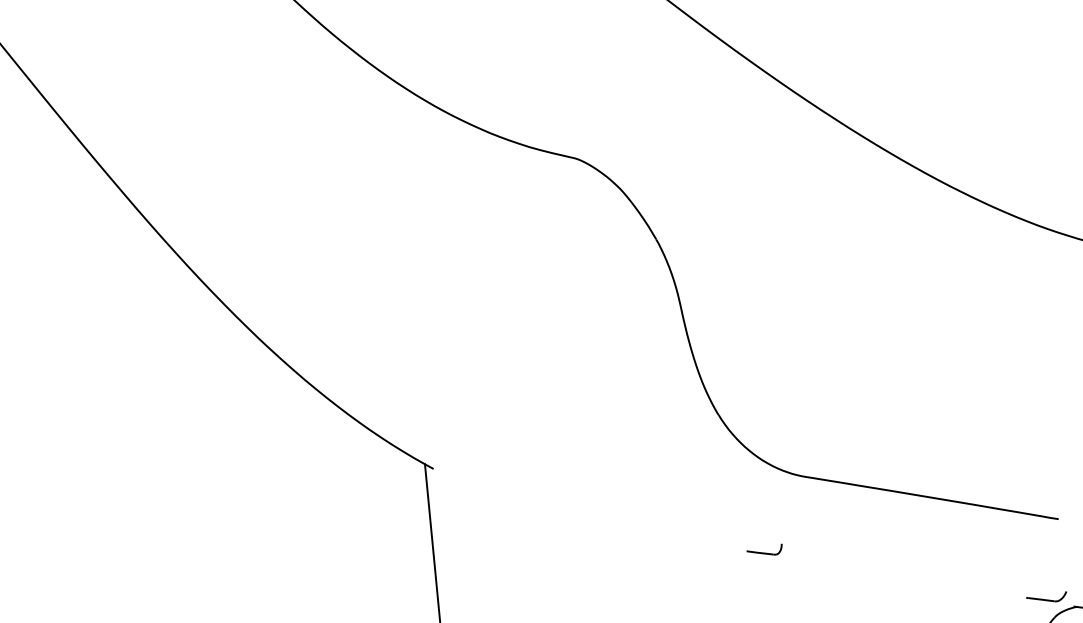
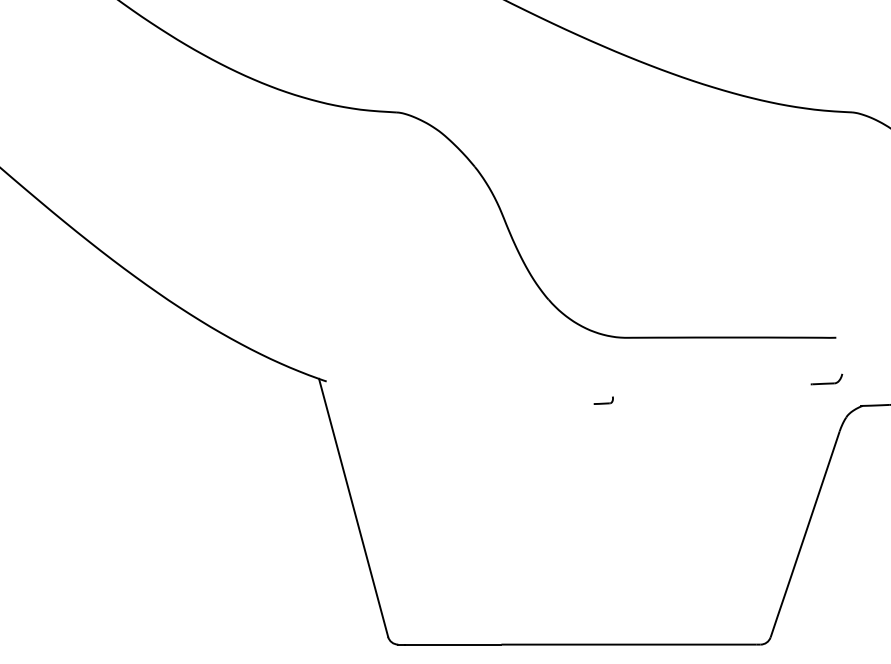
part: (764, 547) -> (603, 400), size x0.7
part: (1046, 595) -> (826, 379), moved

